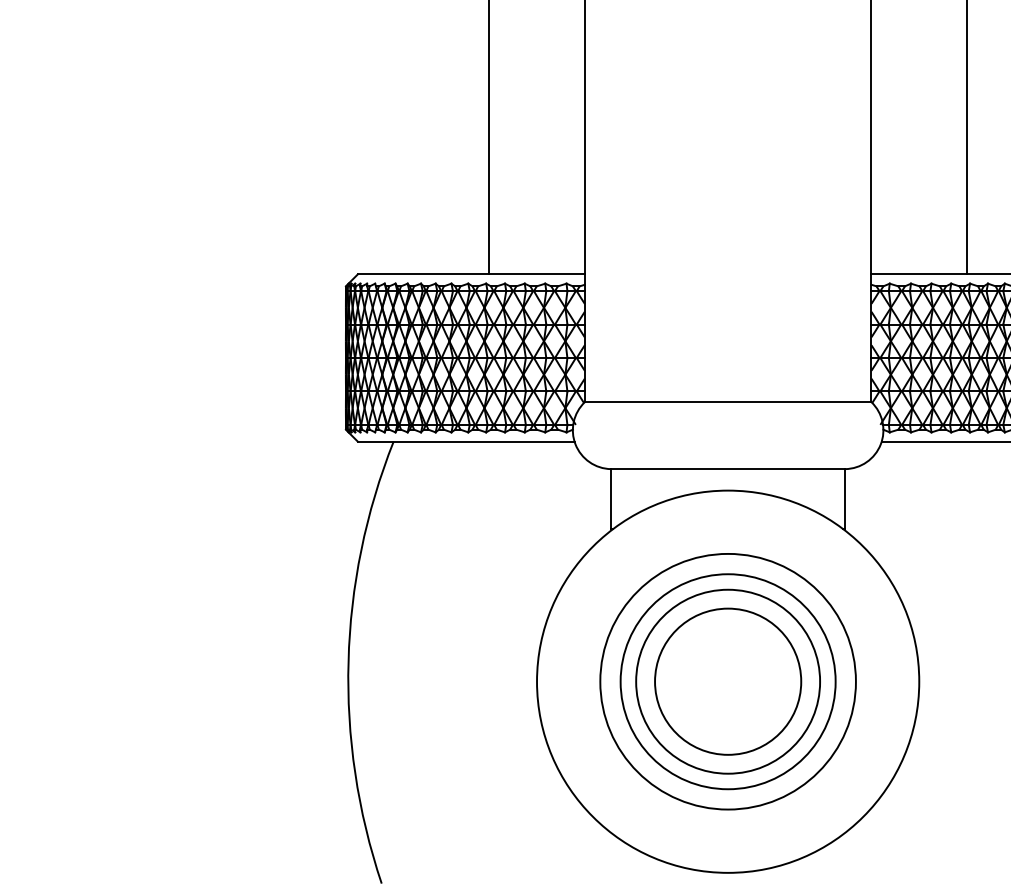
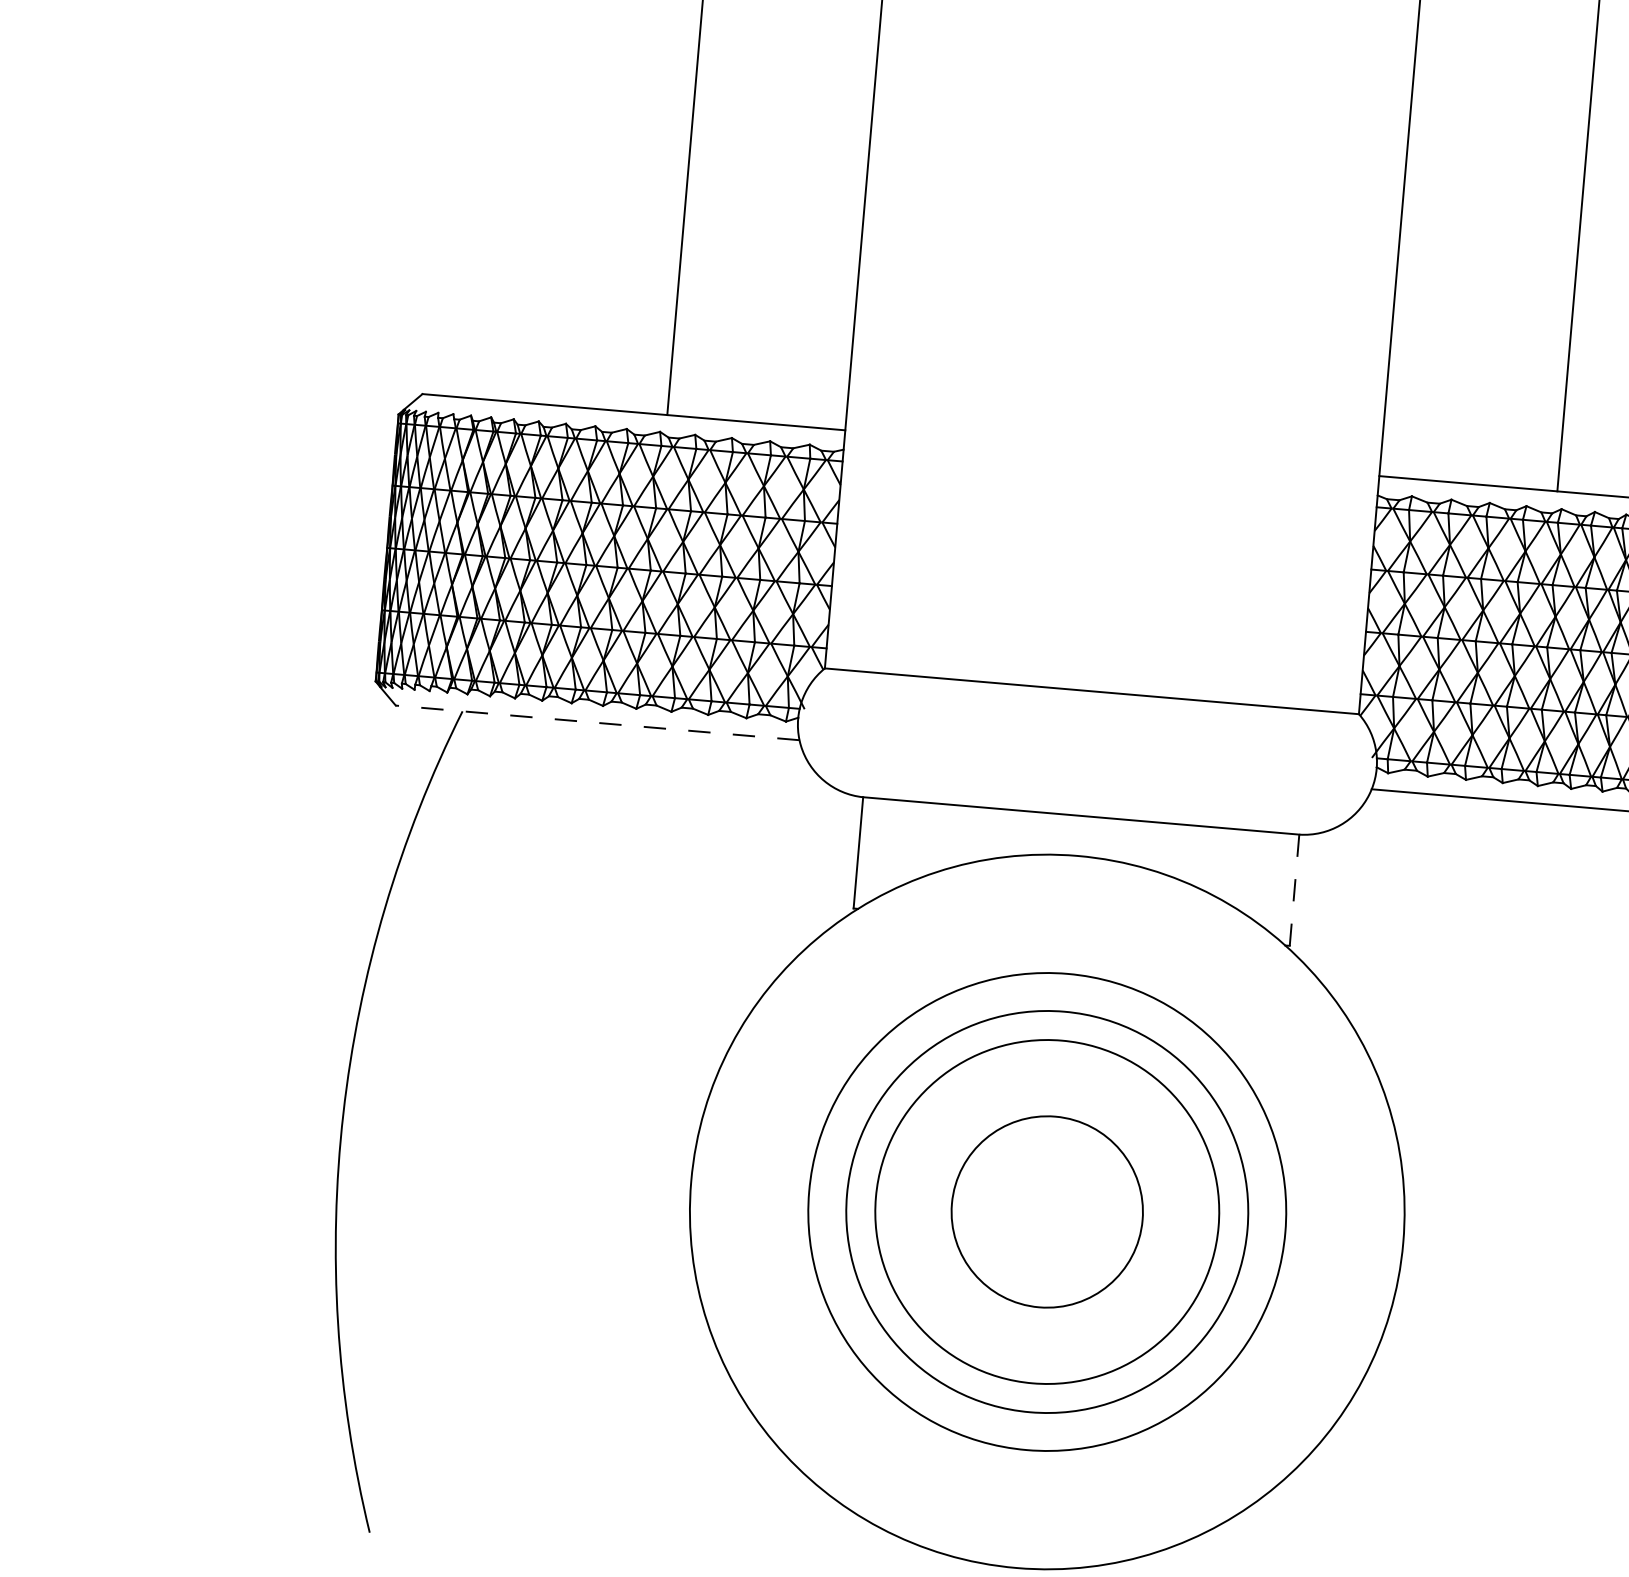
line: (465, 441) -> (596, 722), solid -> dashed
line: (845, 498) -> (1295, 889), solid -> dashed
circle: (728, 681) -> (1047, 1211), size x0.7

